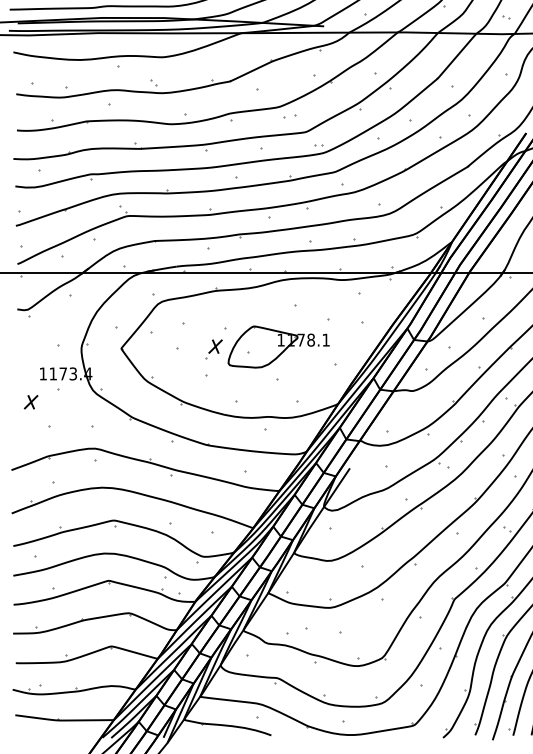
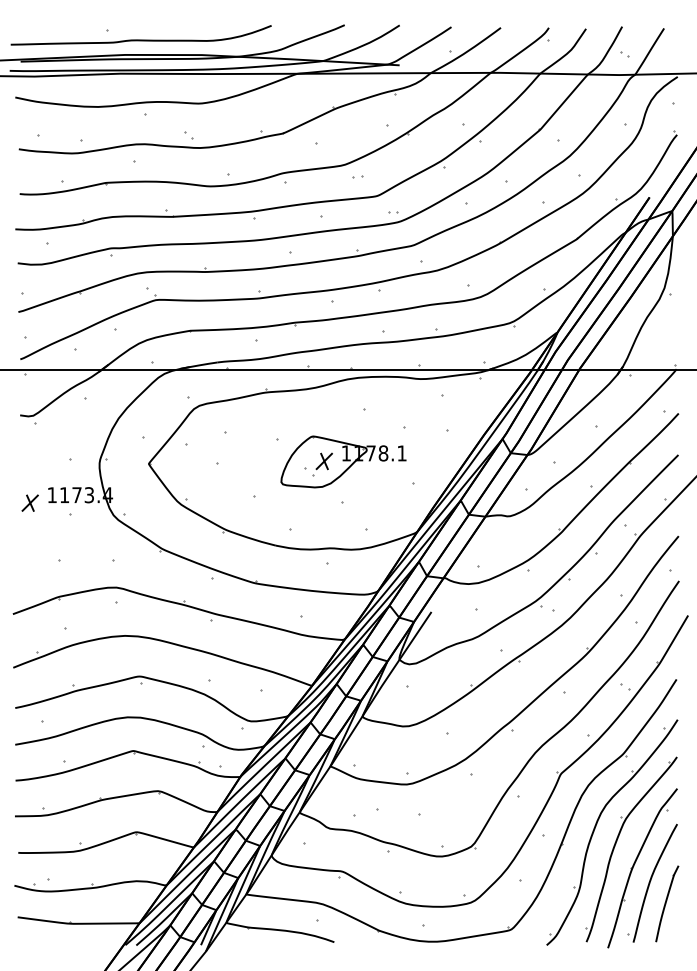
part: (290, 116) -> (357, 176), size x0.62
part: (214, 349) -> (322, 464), moved
part: (30, 401) -> (29, 502), moved

